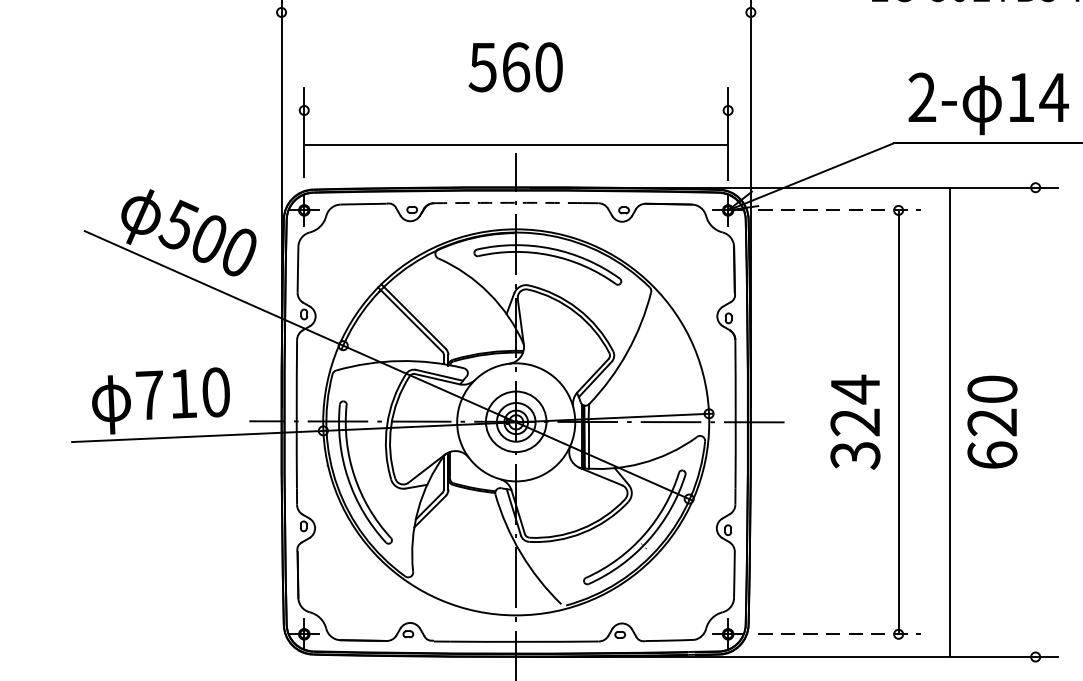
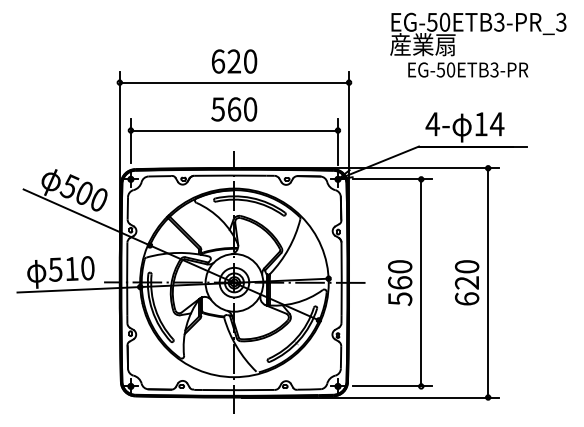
line: (516, 12) -> (234, 82), added
text: (921, 98) -> (432, 124), 2- -> 4-
line: (516, 145) -> (234, 130), moved
arc: (508, 202) -> (230, 175), dashed -> solid
line: (839, 210) -> (392, 179), dashed -> solid
text: (149, 394) -> (55, 269), 710 -> 510
text: (856, 421) -> (400, 282), 324 -> 560
line: (950, 421) -> (488, 282), moved
line: (839, 634) -> (392, 386), dashed -> solid

